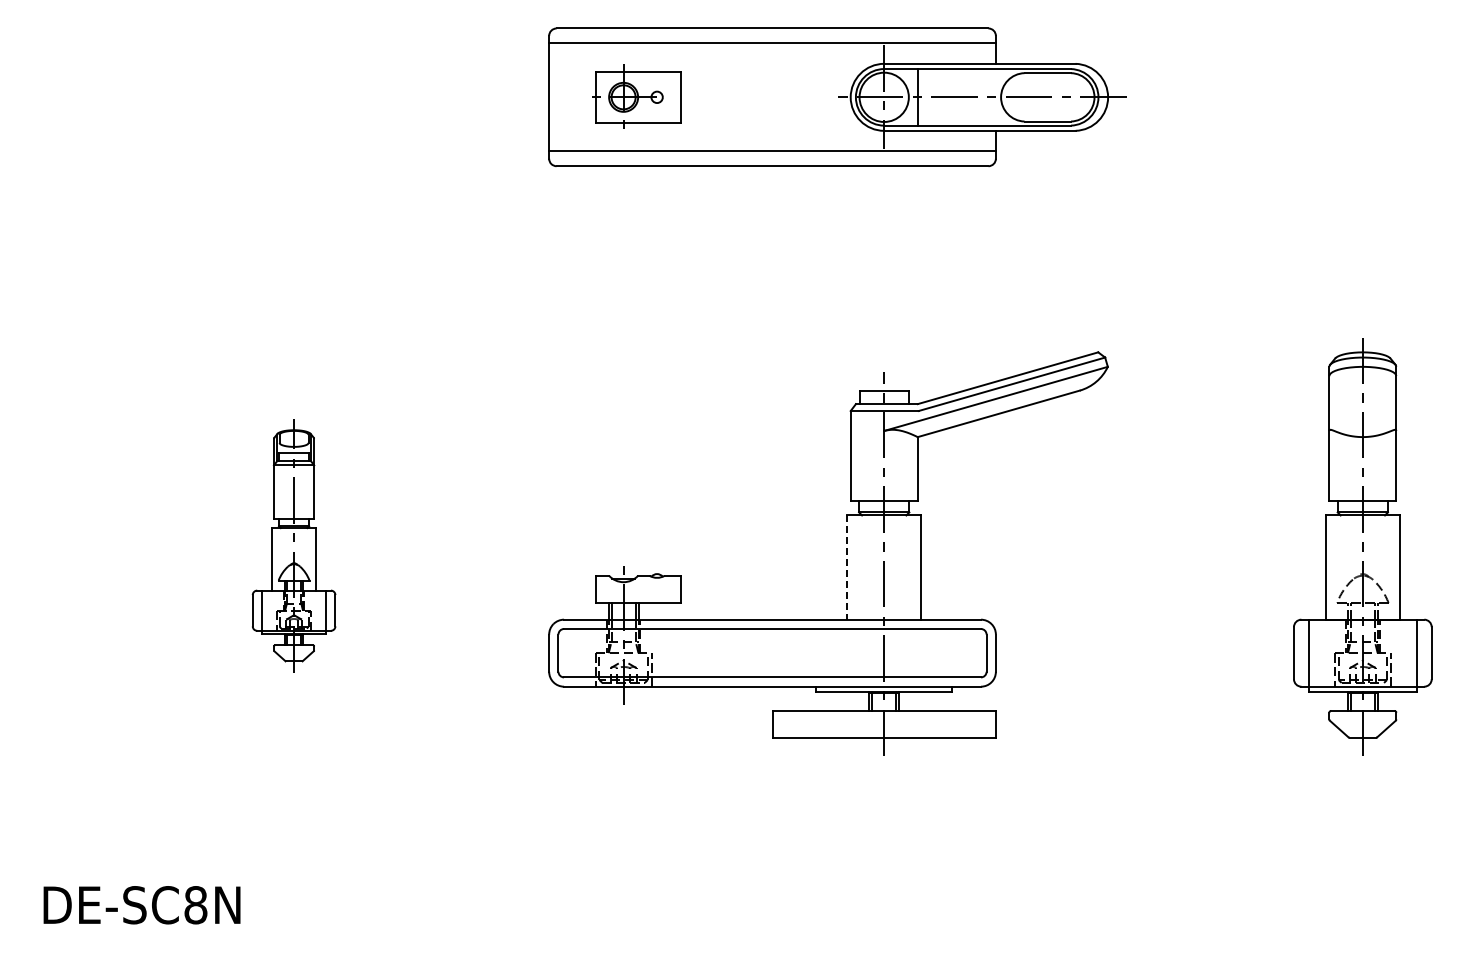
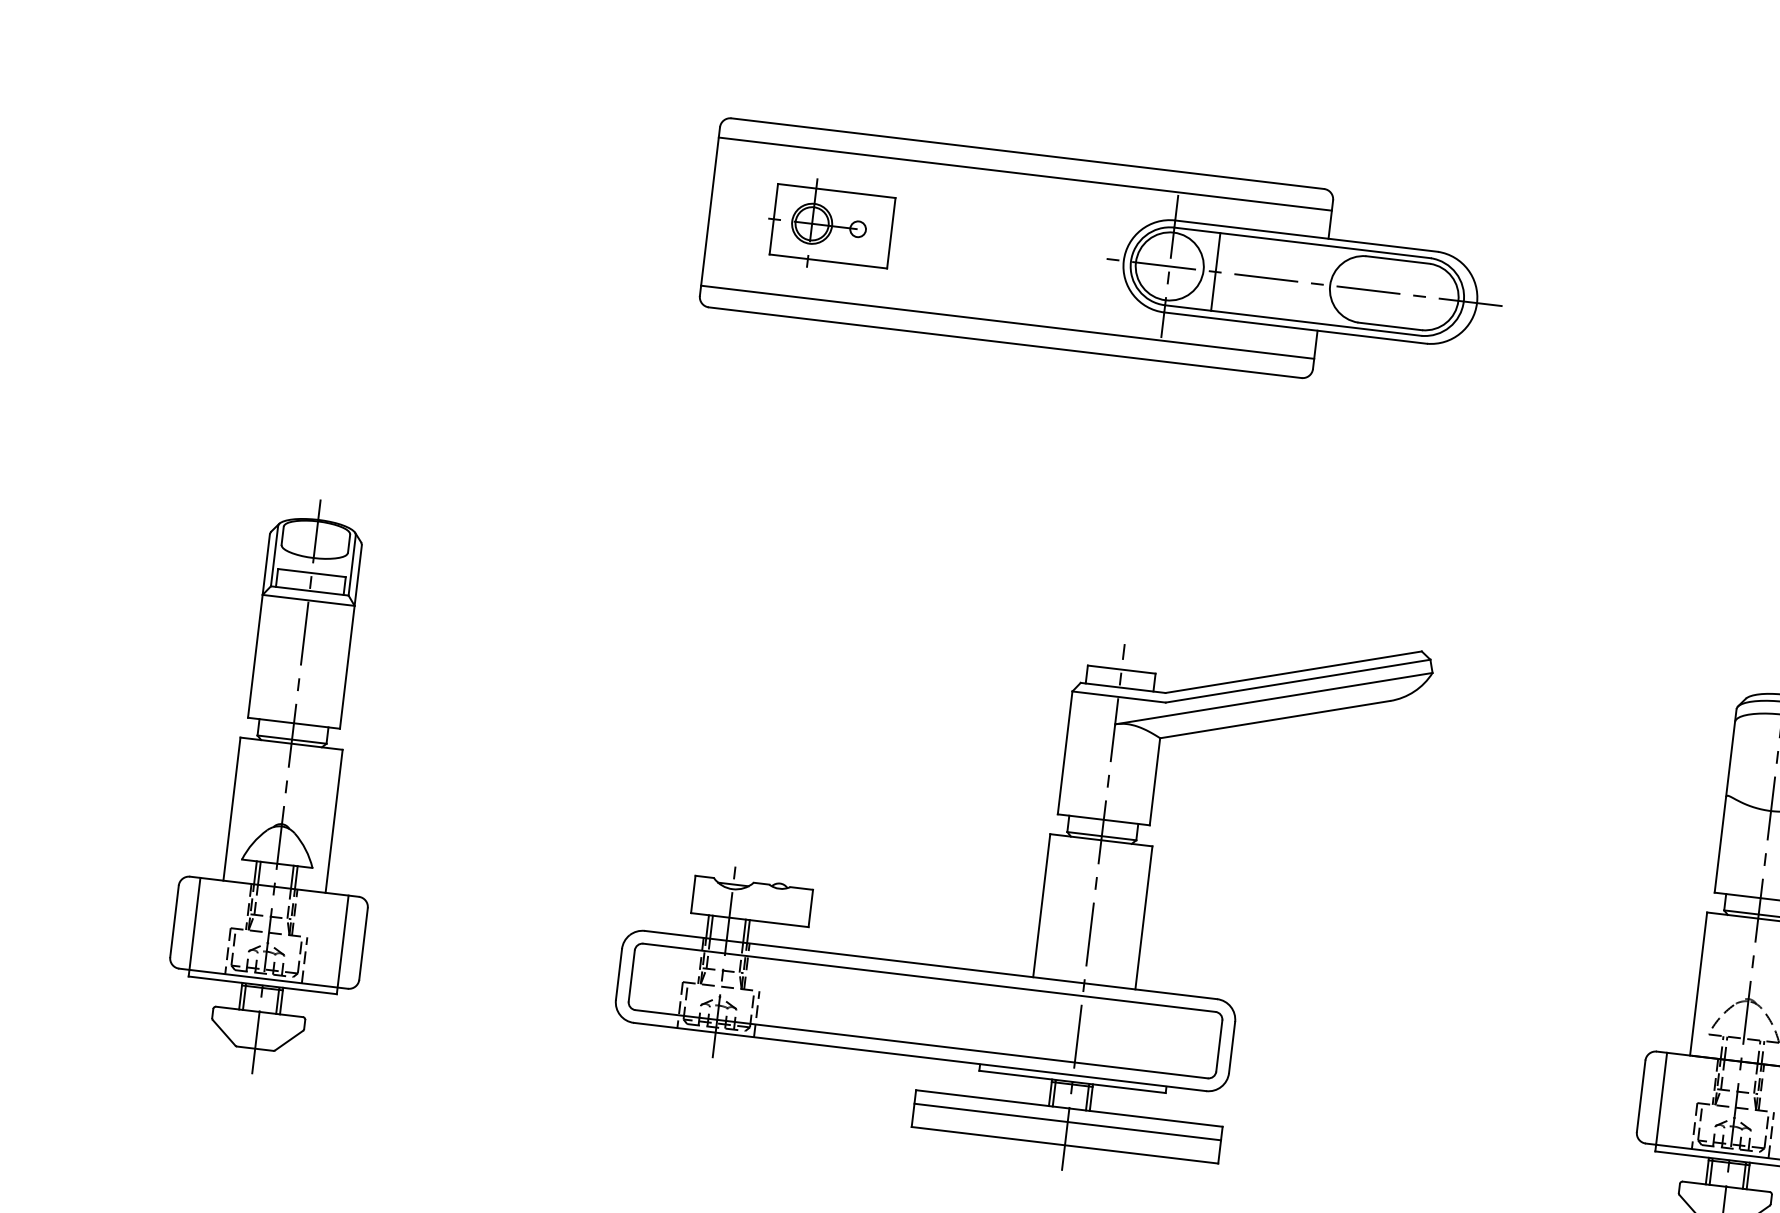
part: (293, 546) -> (285, 786), size x1.67
line: (846, 568) -> (1040, 906), dashed -> solid
line: (883, 720) -> (1066, 1121), added

